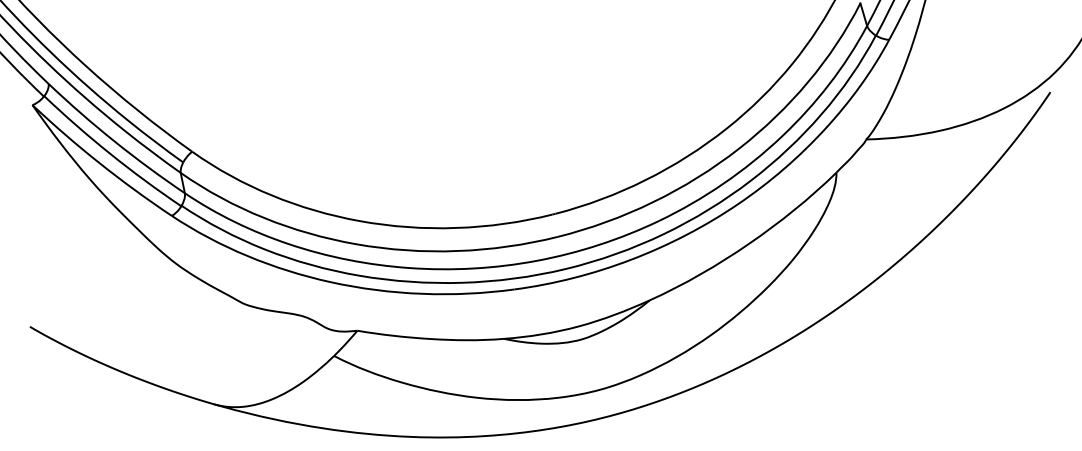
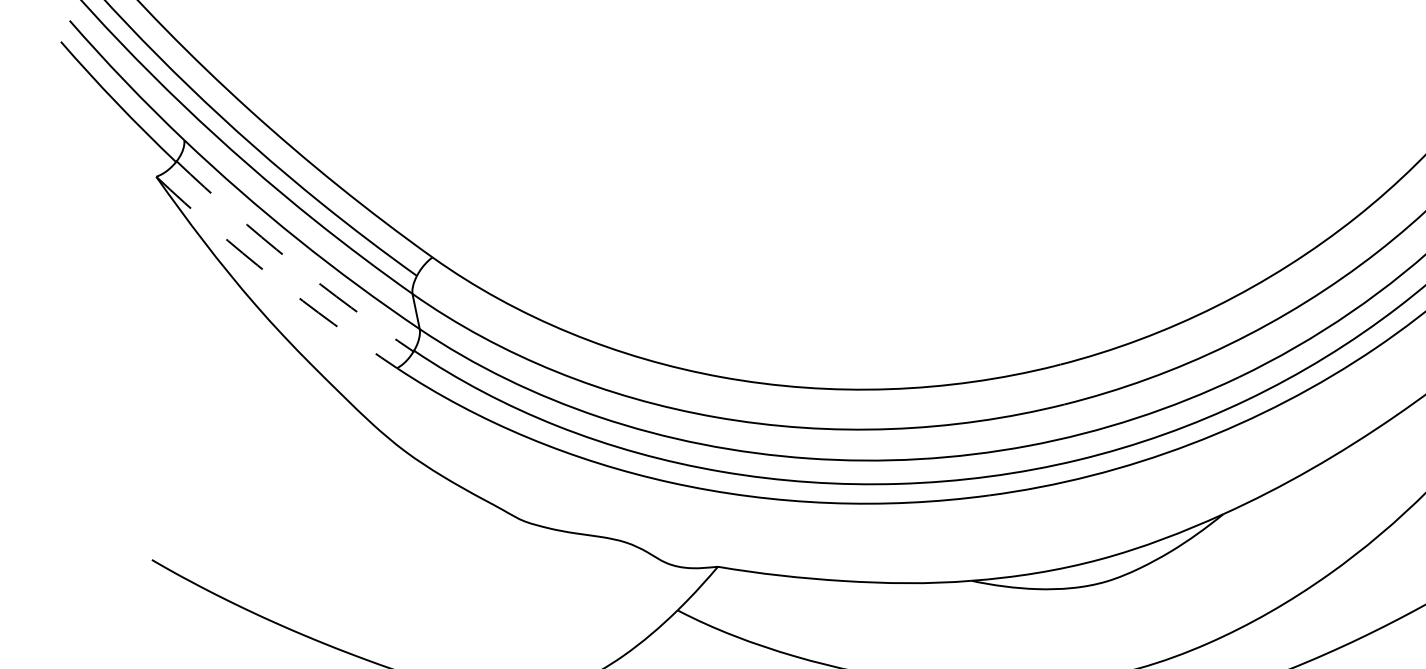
arc: (110, 154) -> (291, 262), solid -> dashed
arc: (99, 163) -> (272, 277), solid -> dashed

